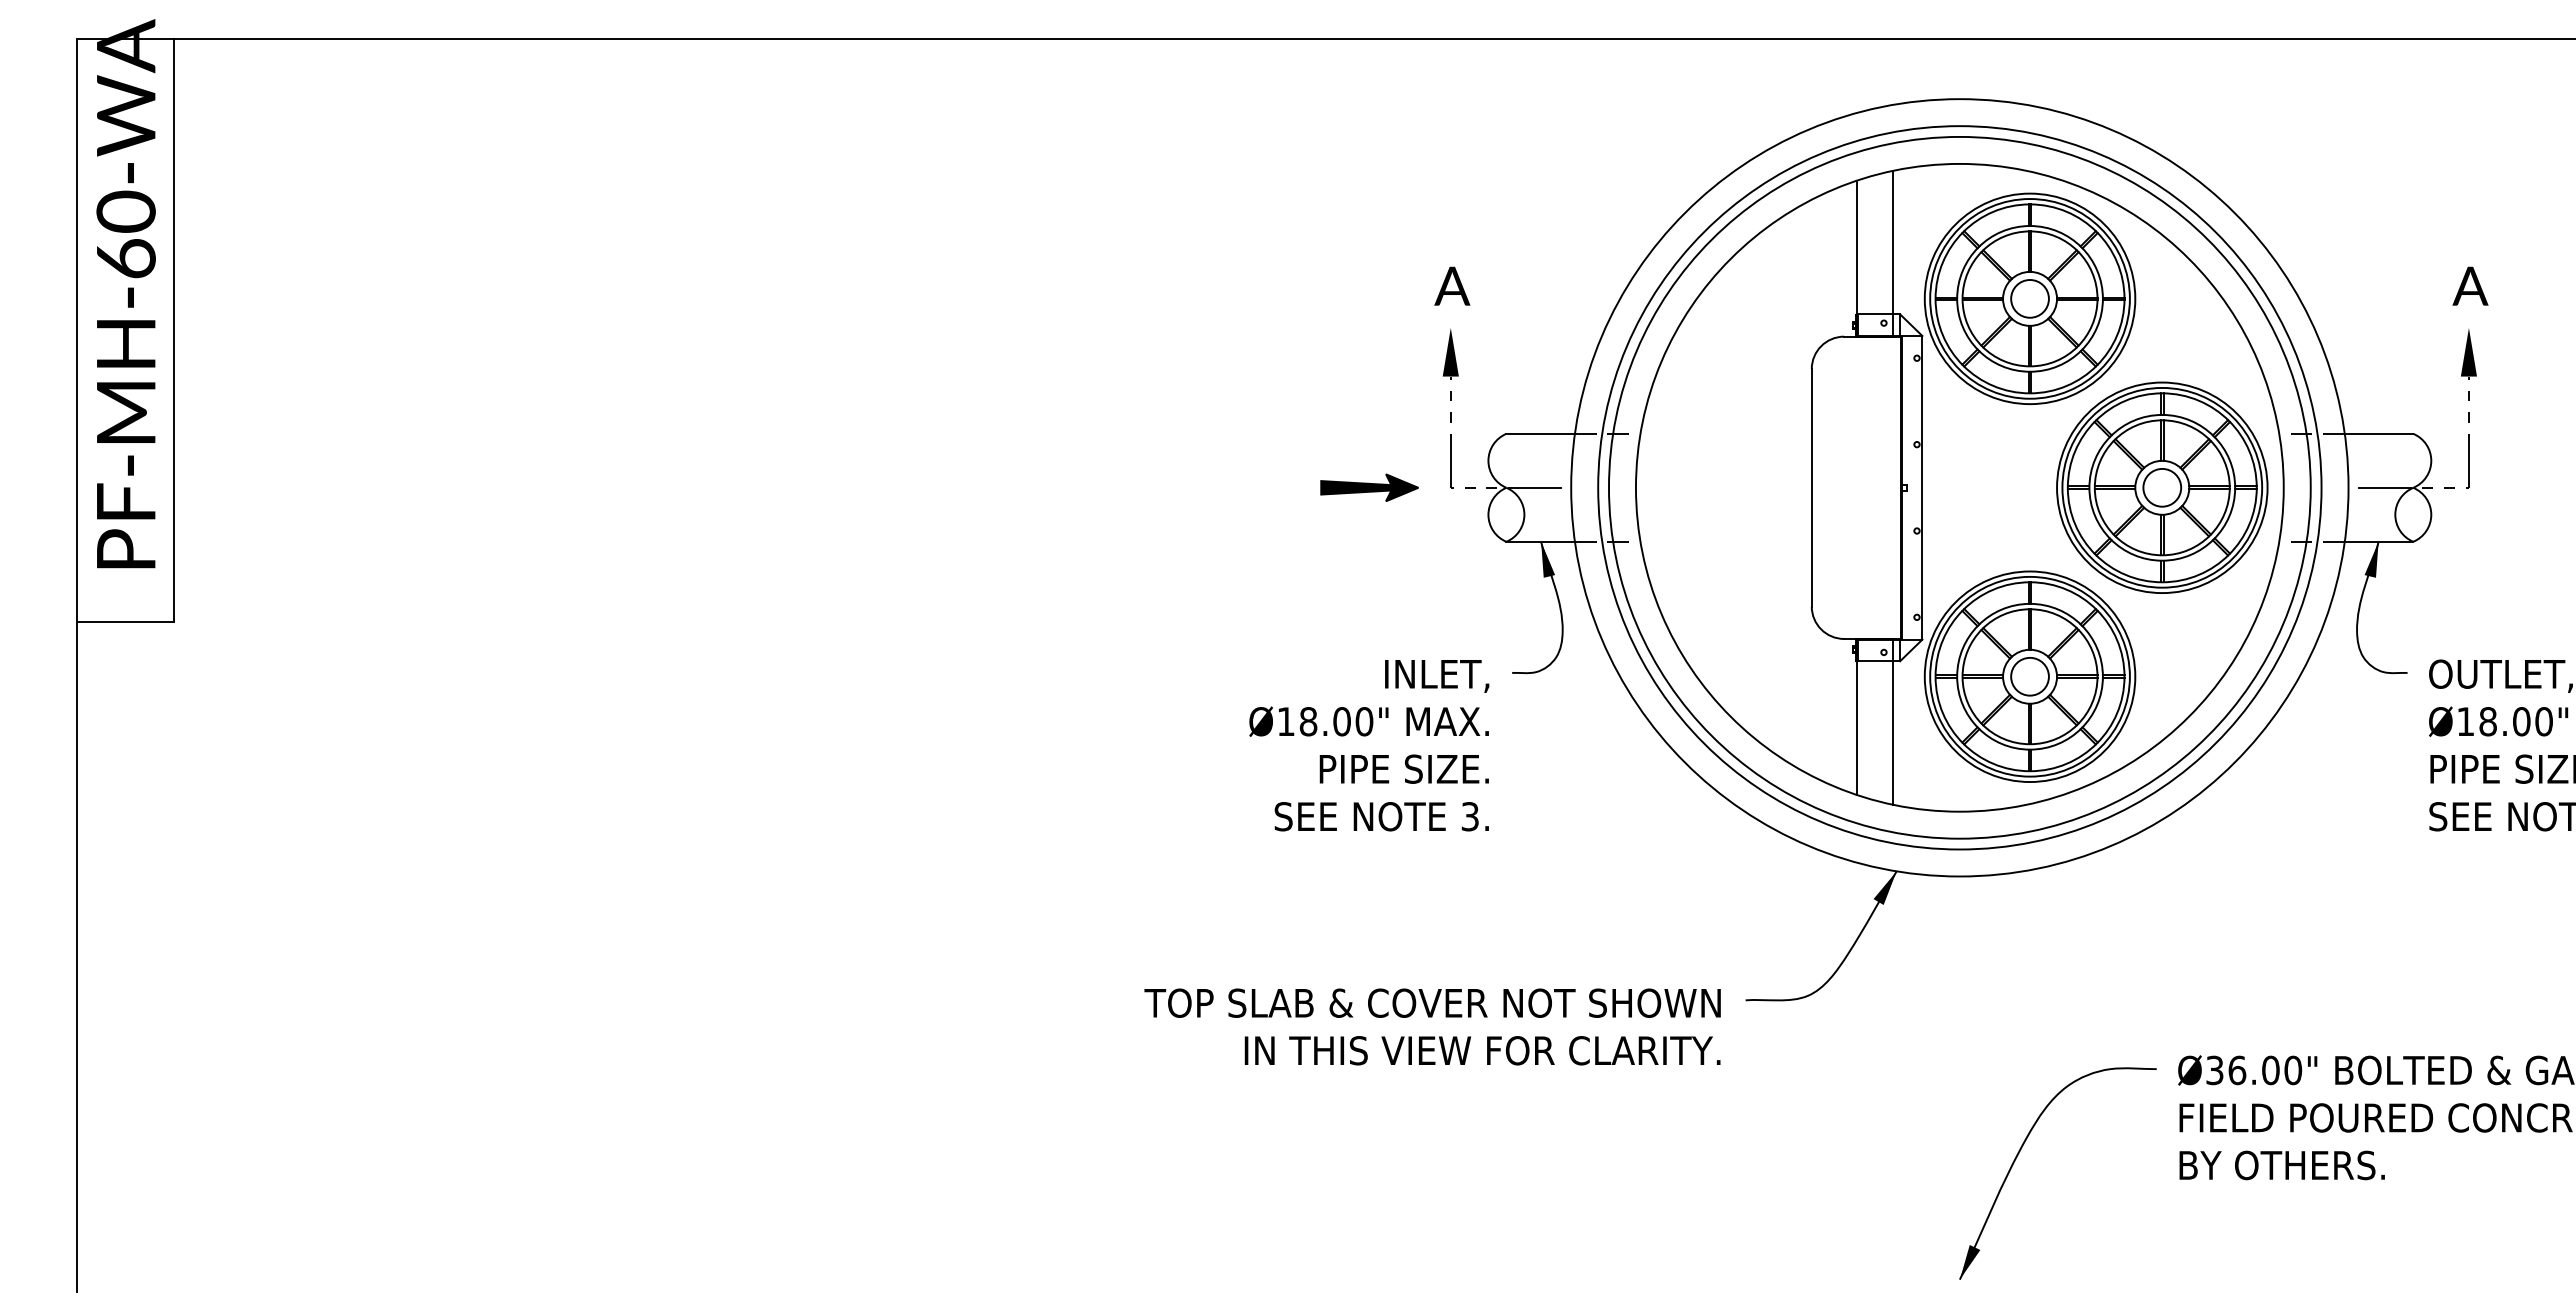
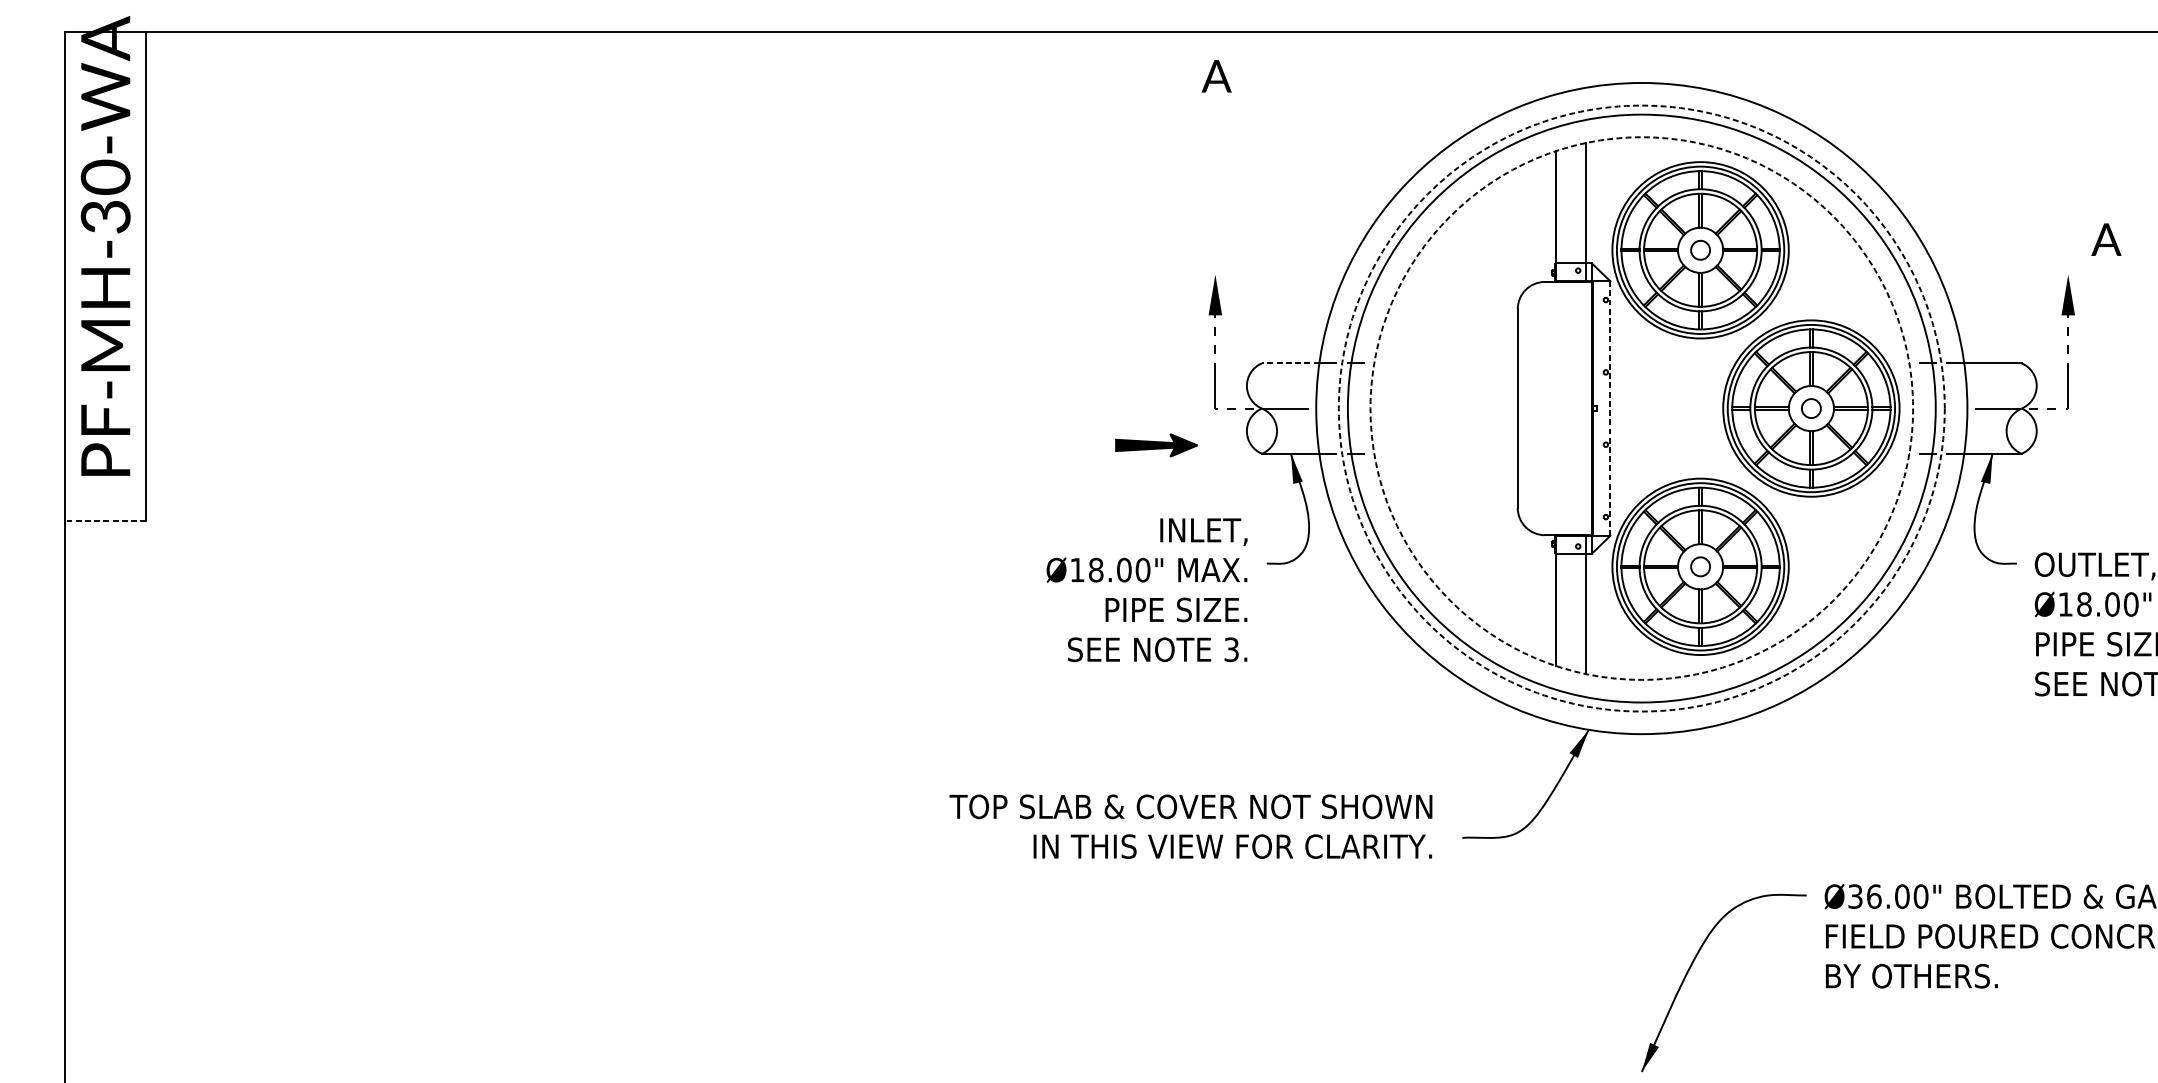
text: (125, 258) -> (105, 216), PF-MH-60-WA -> PF-MH-30-WA
text: (1452, 285) -> (1216, 75), moved
text: (2470, 285) -> (2106, 239), moved
circle: (2029, 298) -> (1700, 249), size x0.6
line: (1540, 433) -> (1290, 363), solid -> dashed
part: (1369, 487) -> (1156, 445), moved
line: (1922, 487) -> (1610, 408), solid -> dashed
circle: (1959, 487) -> (1641, 408), solid -> dashed
circle: (1959, 487) -> (1641, 408), solid -> dashed
circle: (2162, 487) -> (1811, 408), size x0.6
line: (125, 621) -> (105, 520), solid -> dashed
circle: (2029, 676) -> (1700, 566), size x0.6
text: (1369, 745) -> (1147, 590), moved
text: (1432, 1026) -> (1190, 826), moved

